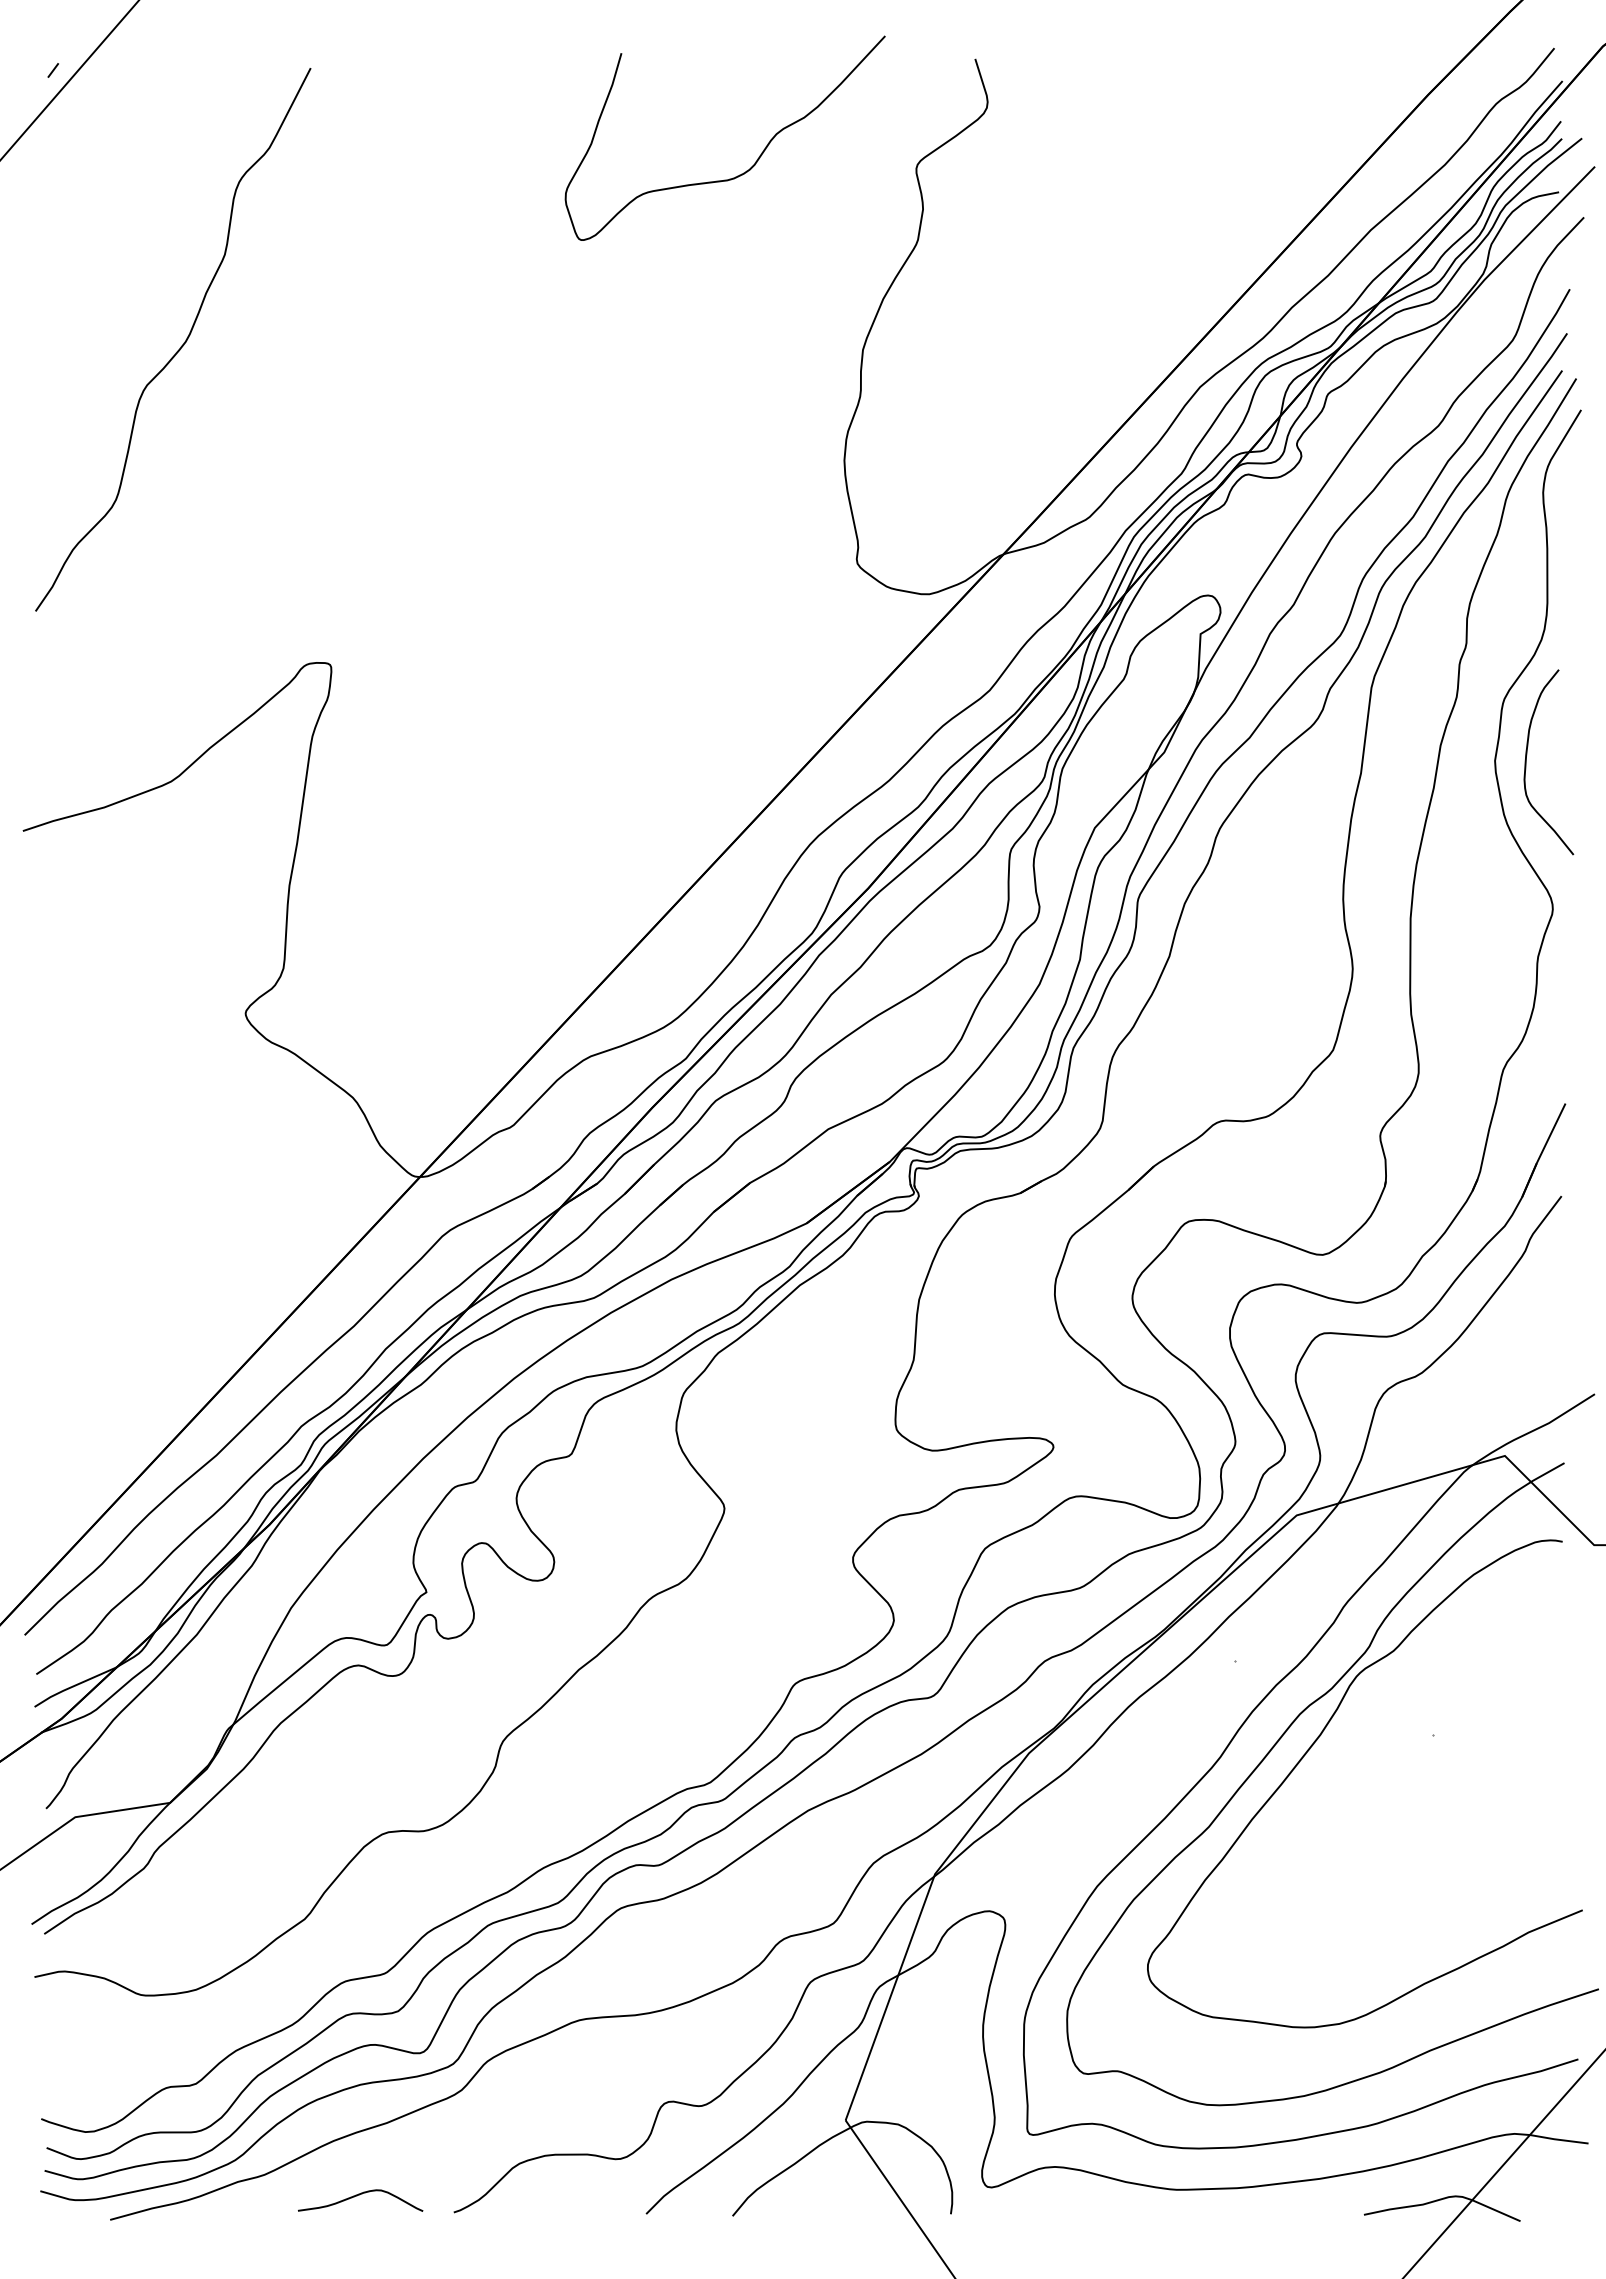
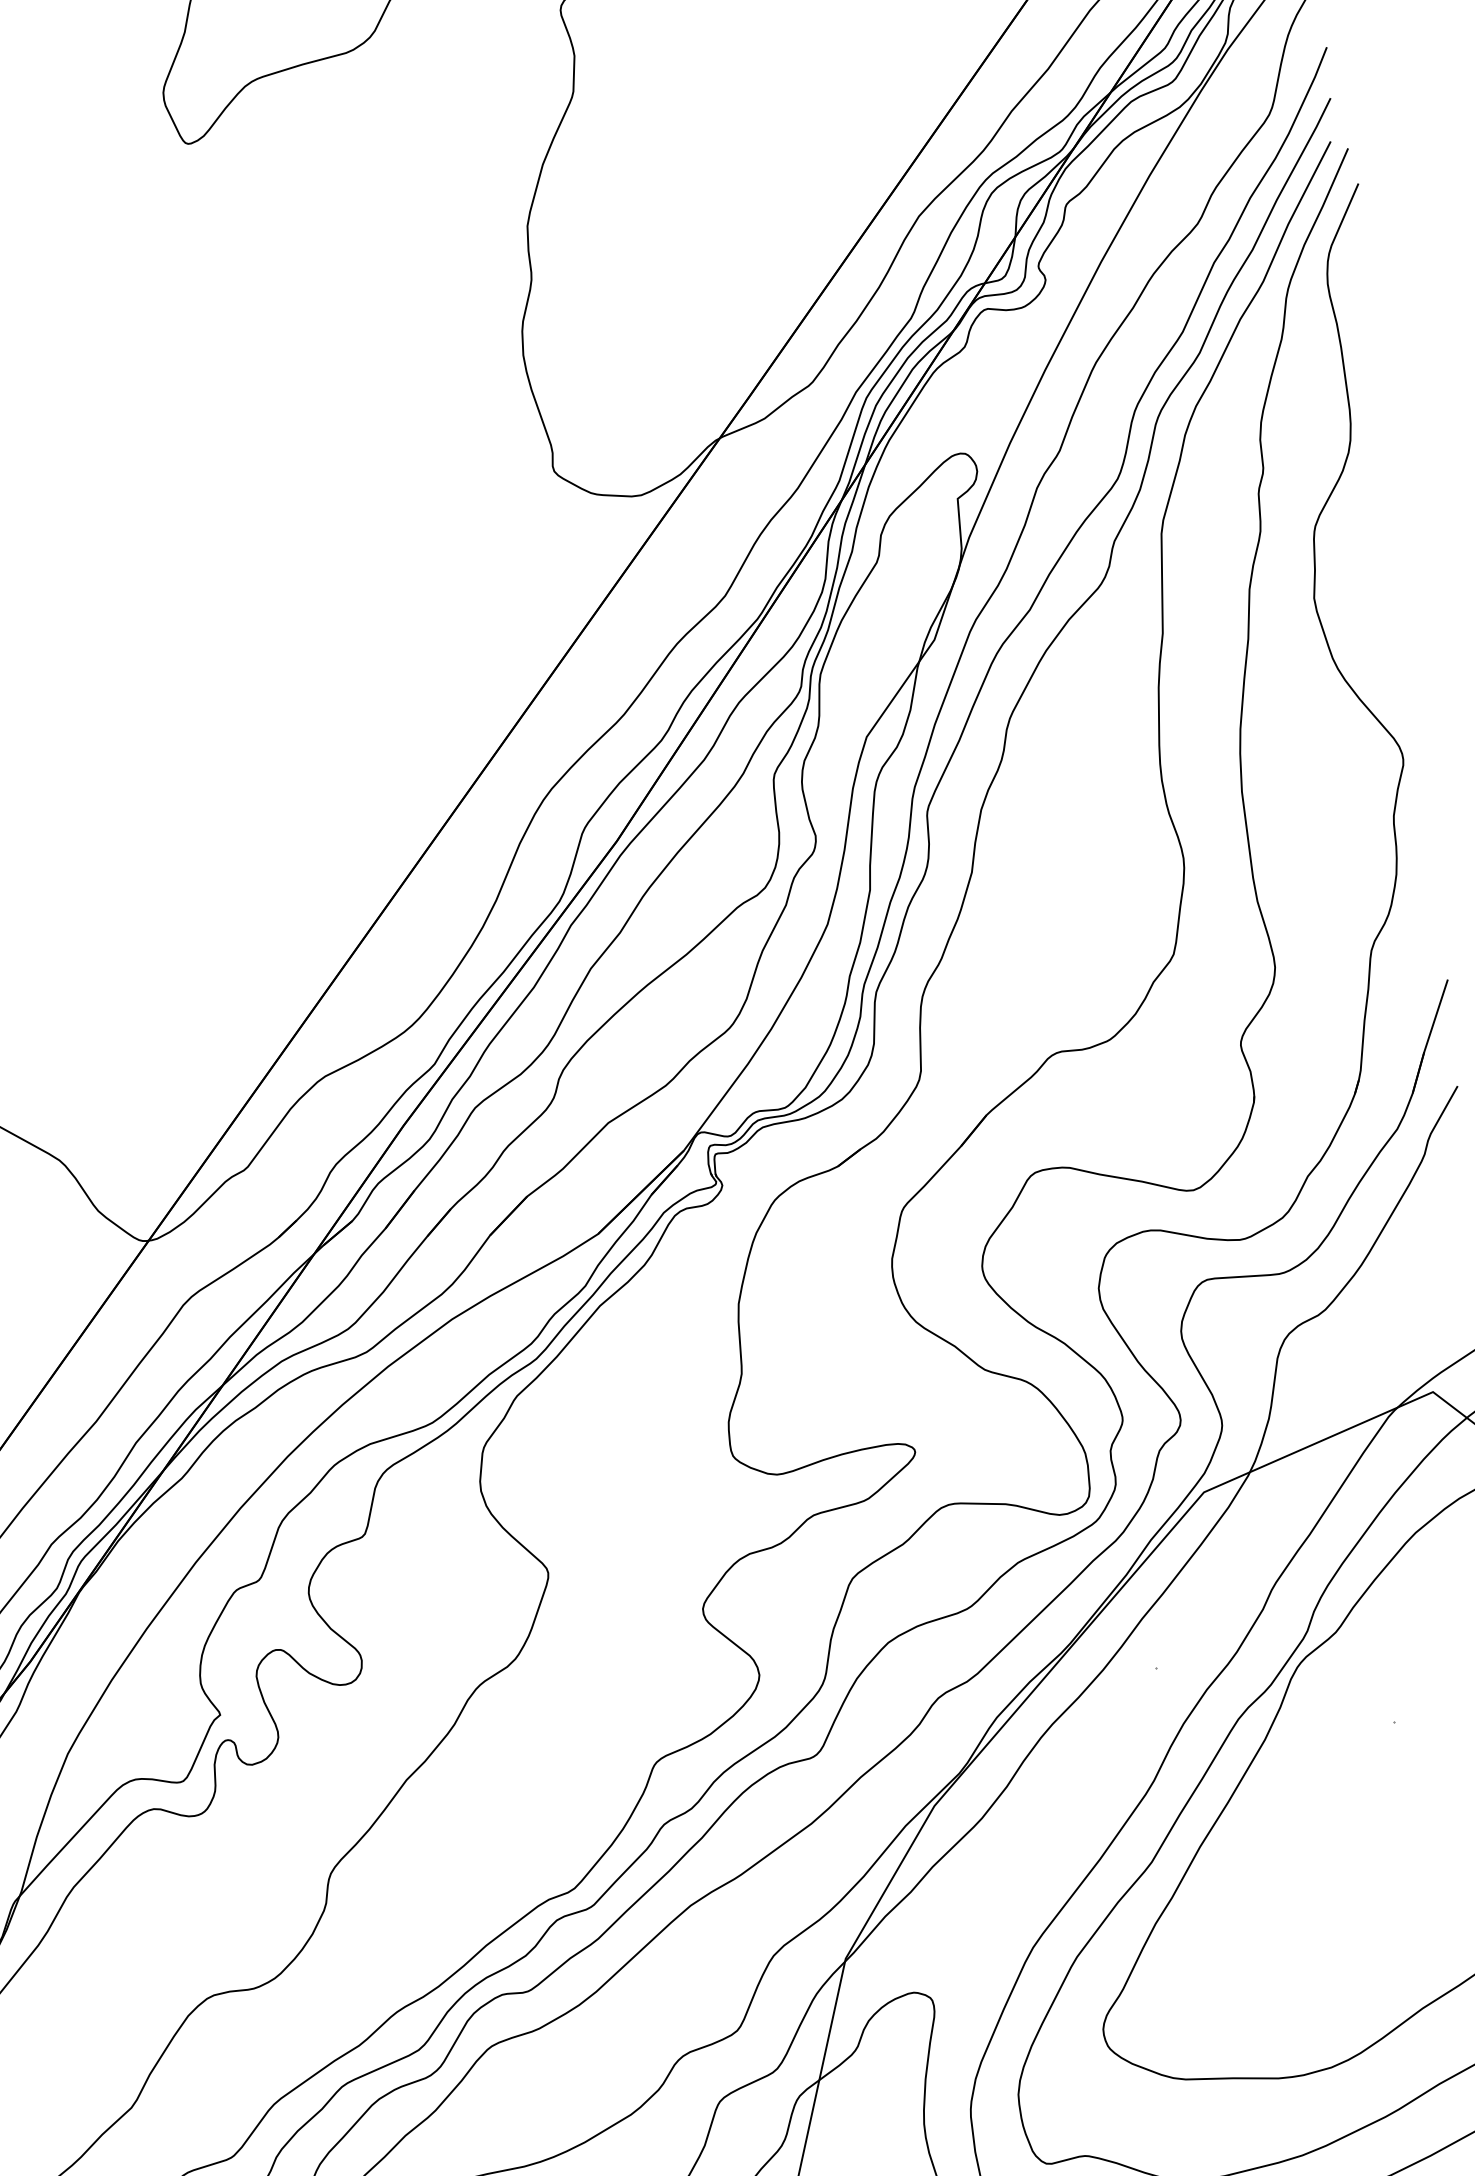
curve: (1526, 762) -> (1350, 595), removed

